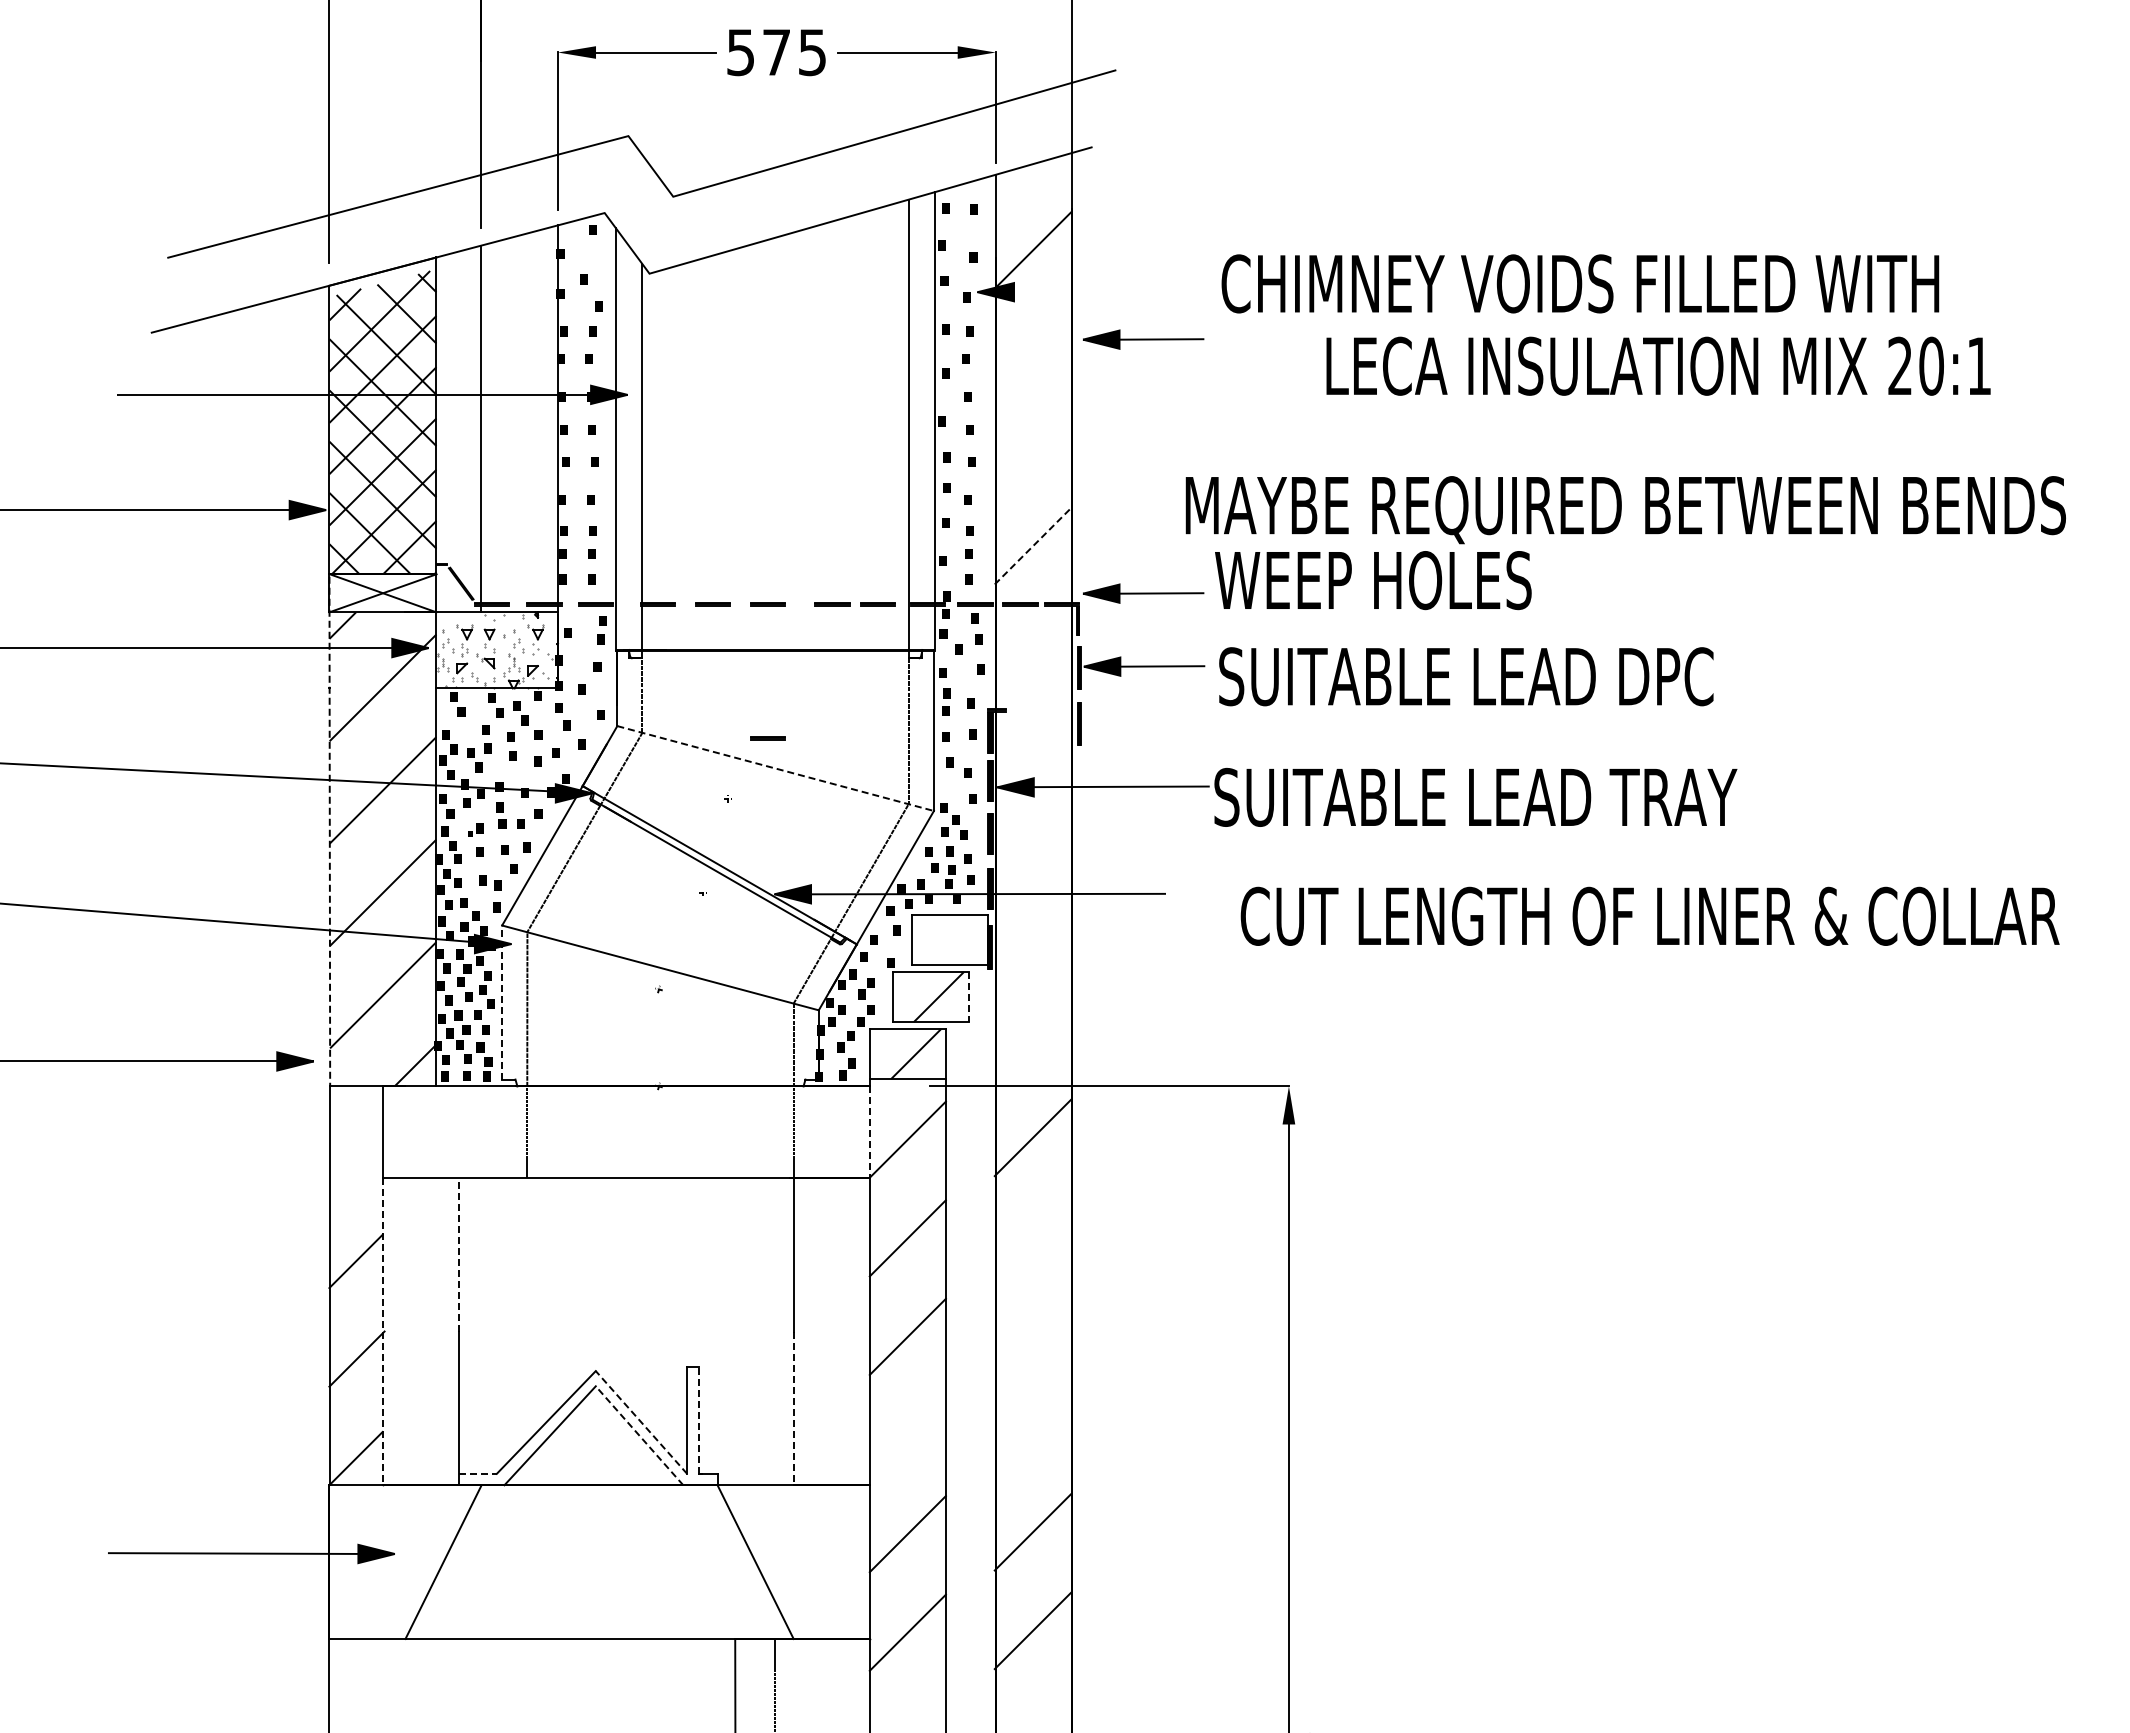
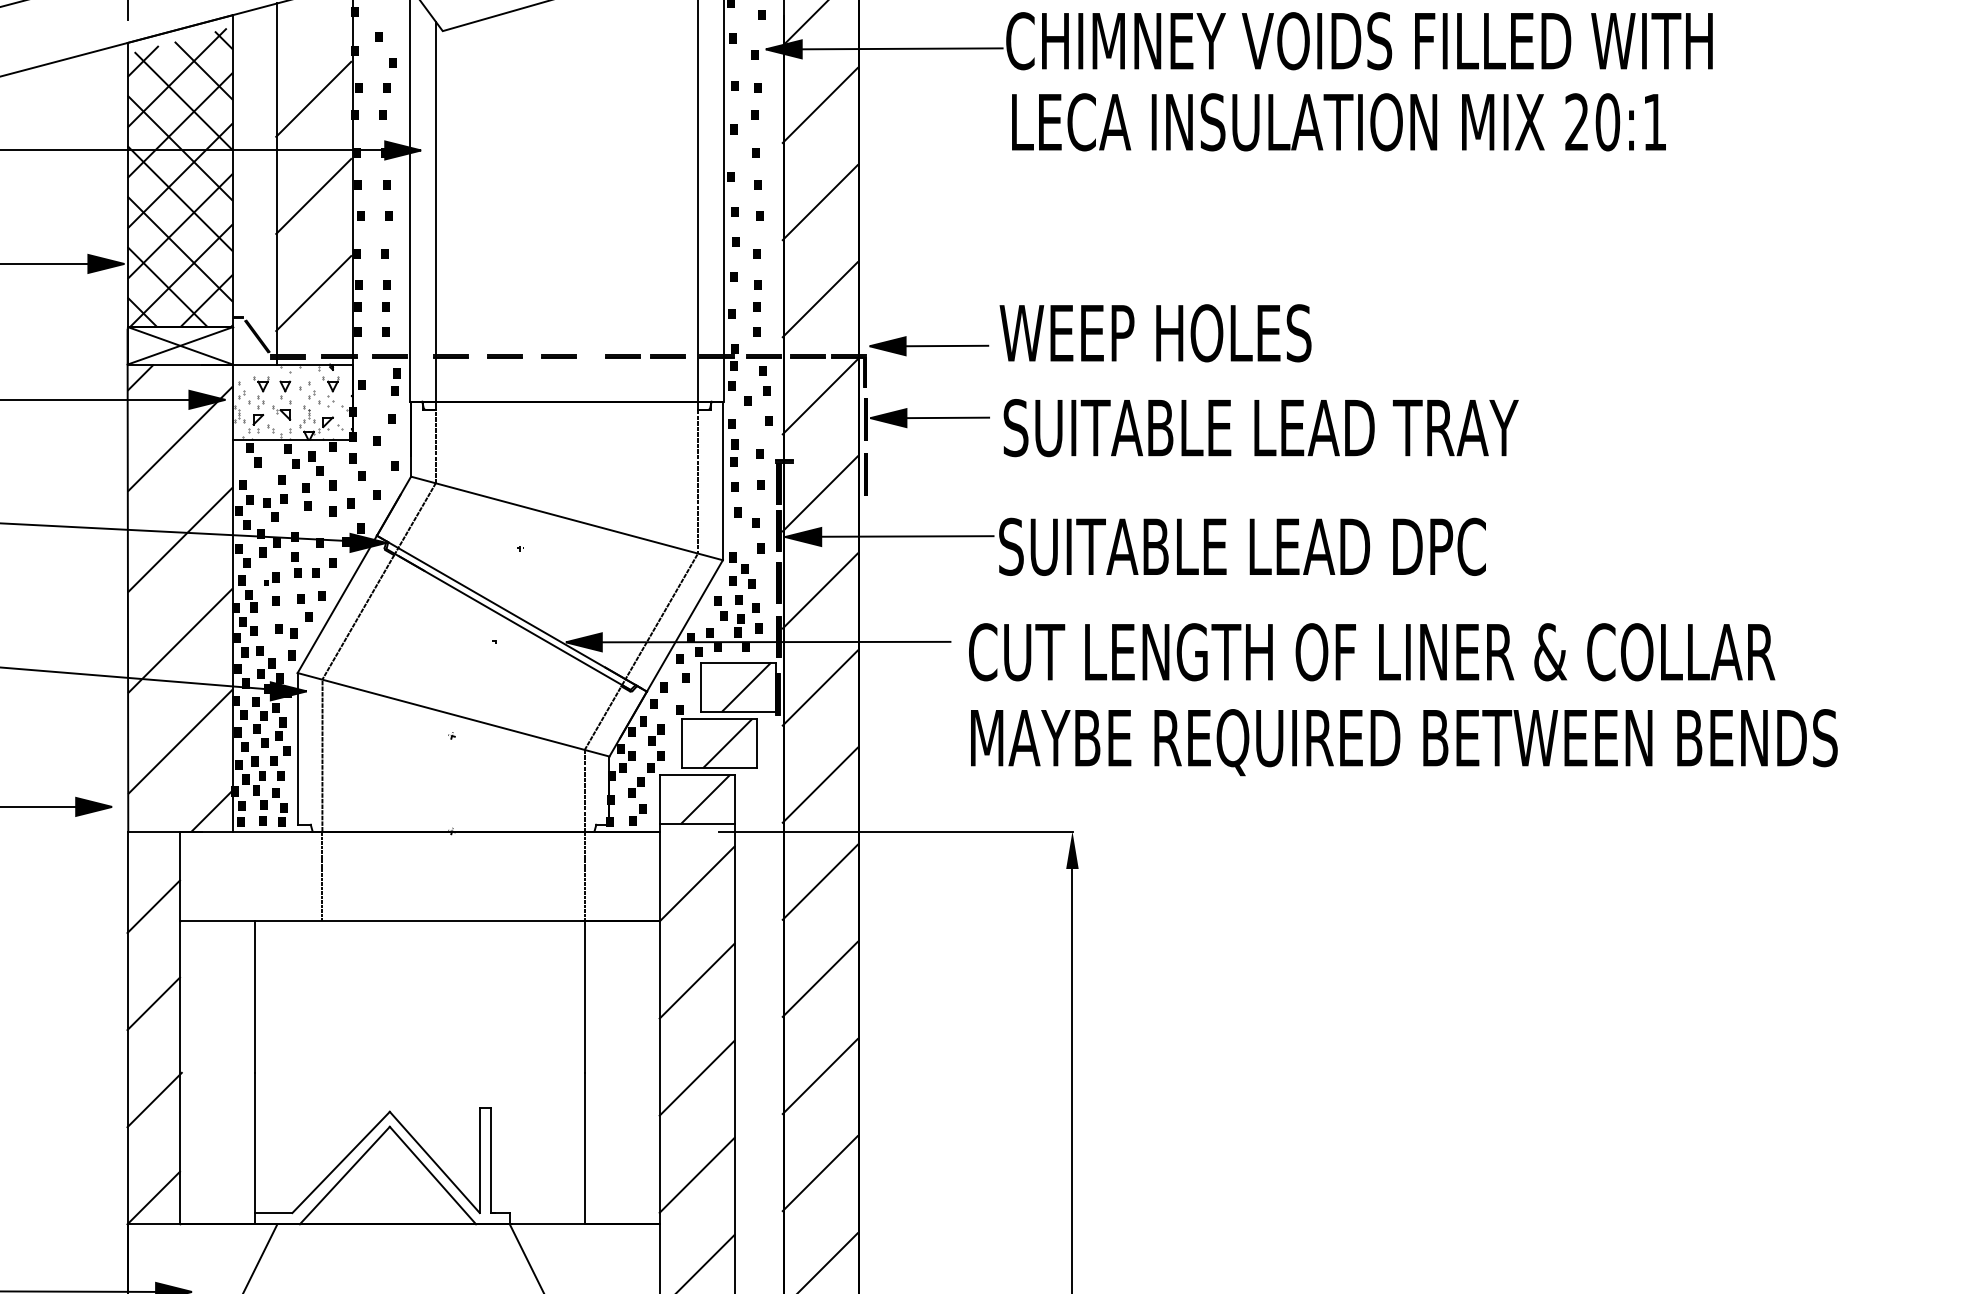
line: (1112, 291) -> (898, 48), added
part: (1143, 339) -> (929, 95), removed
line: (518, 342) -> (313, 98), added
line: (1032, 349) -> (819, 105), added
text: (1658, 365) -> (1338, 121), moved
line: (518, 441) -> (313, 196), added
line: (1032, 447) -> (819, 202), added
text: (1625, 510) -> (1403, 742), moved
line: (518, 540) -> (313, 293), added
line: (1032, 546) -> (819, 299), dashed -> solid
line: (1032, 645) -> (819, 397), added
text: (1678, 676) -> (1456, 427), SUITABLE LEAD DPC -> SUITABLE LEAD TRAY
line: (767, 738) -> (558, 488), removed
line: (1032, 743) -> (819, 493), added
line: (775, 768) -> (566, 518), dashed -> solid
text: (1673, 796) -> (1451, 545), SUITABLE LEAD TRAY -> SUITABLE LEAD DPC
line: (329, 831) -> (127, 580), dashed -> solid
line: (1032, 842) -> (819, 591), added
text: (1649, 915) -> (1371, 651), moved
line: (957, 939) -> (746, 686), added
line: (1032, 940) -> (819, 687), added
line: (968, 997) -> (756, 743), dashed -> solid
line: (502, 1002) -> (297, 748), dashed -> solid
line: (1032, 1039) -> (819, 785), added
line: (869, 1132) -> (659, 876), dashed -> solid
line: (355, 1162) -> (153, 906), added
line: (1032, 1236) -> (819, 979), added
line: (458, 1254) -> (254, 997), dashed -> solid
line: (382, 1331) -> (179, 1072), dashed -> solid
line: (1032, 1335) -> (819, 1076), added
line: (793, 1408) -> (584, 1148), dashed -> solid
line: (698, 1420) -> (491, 1160), dashed -> solid
line: (641, 1422) -> (434, 1162), dashed -> solid
line: (1032, 1433) -> (819, 1173), added
line: (639, 1435) -> (432, 1175), dashed -> solid
line: (907, 1435) -> (696, 1175), added
line: (478, 1473) -> (274, 1212), dashed -> solid

